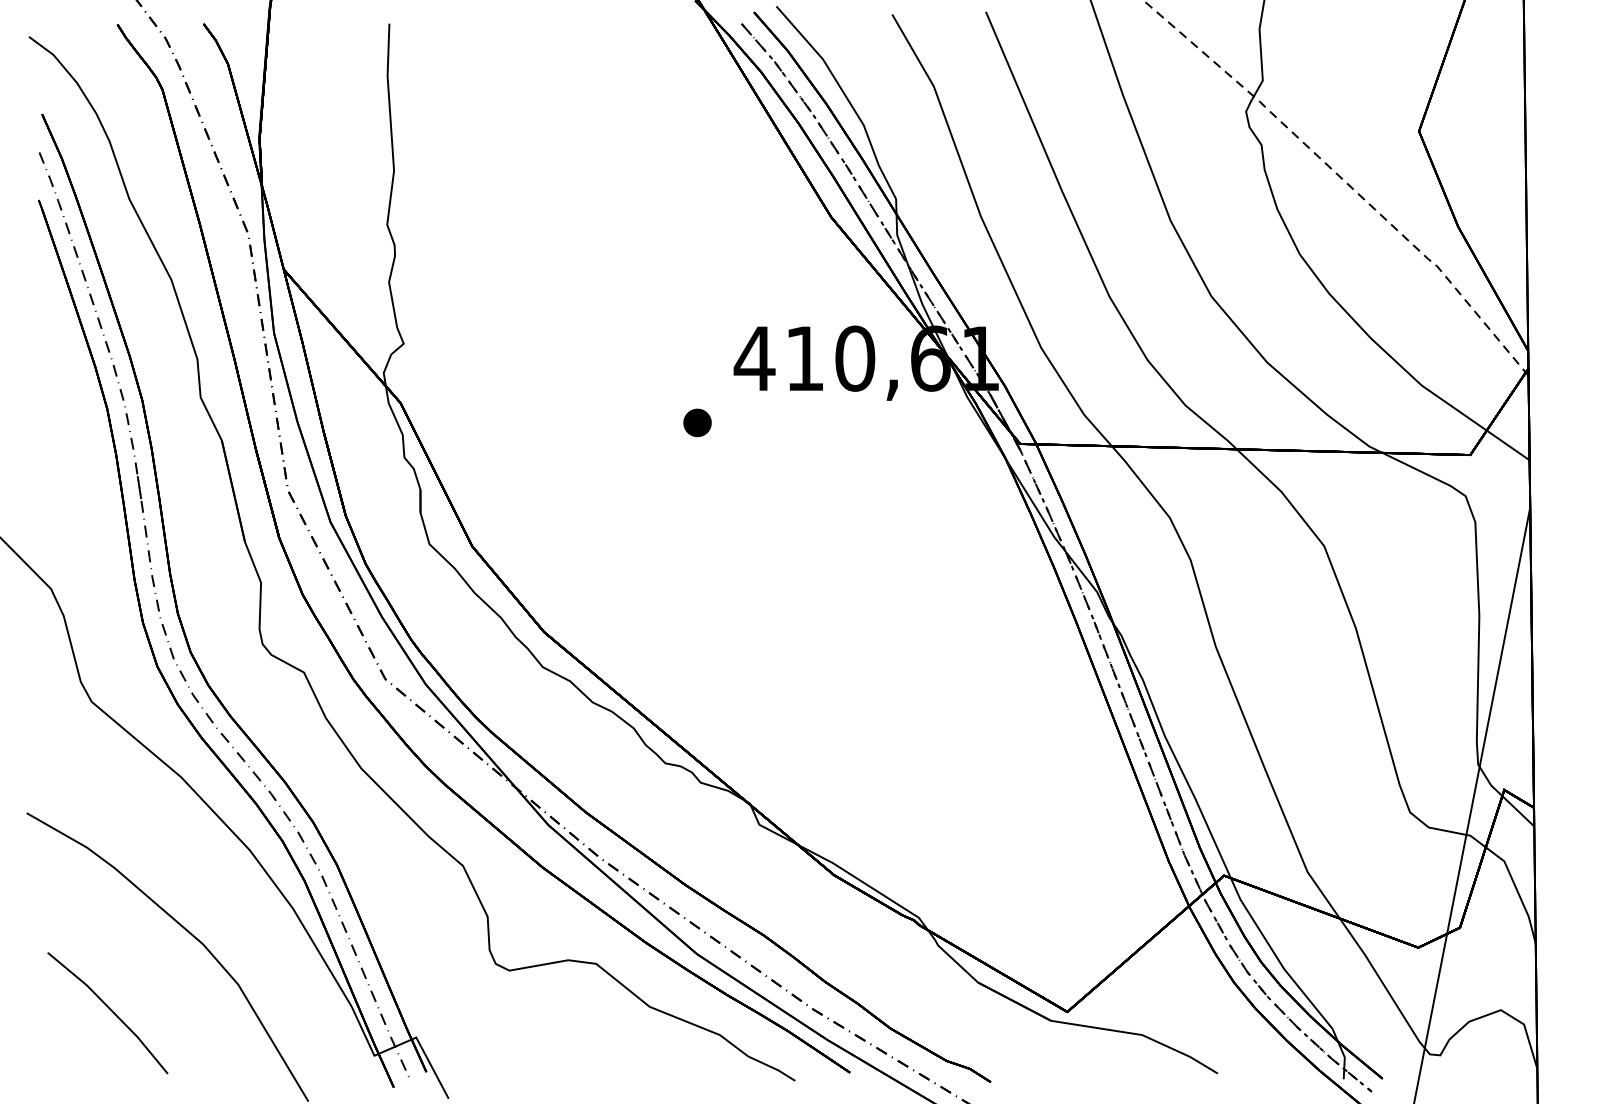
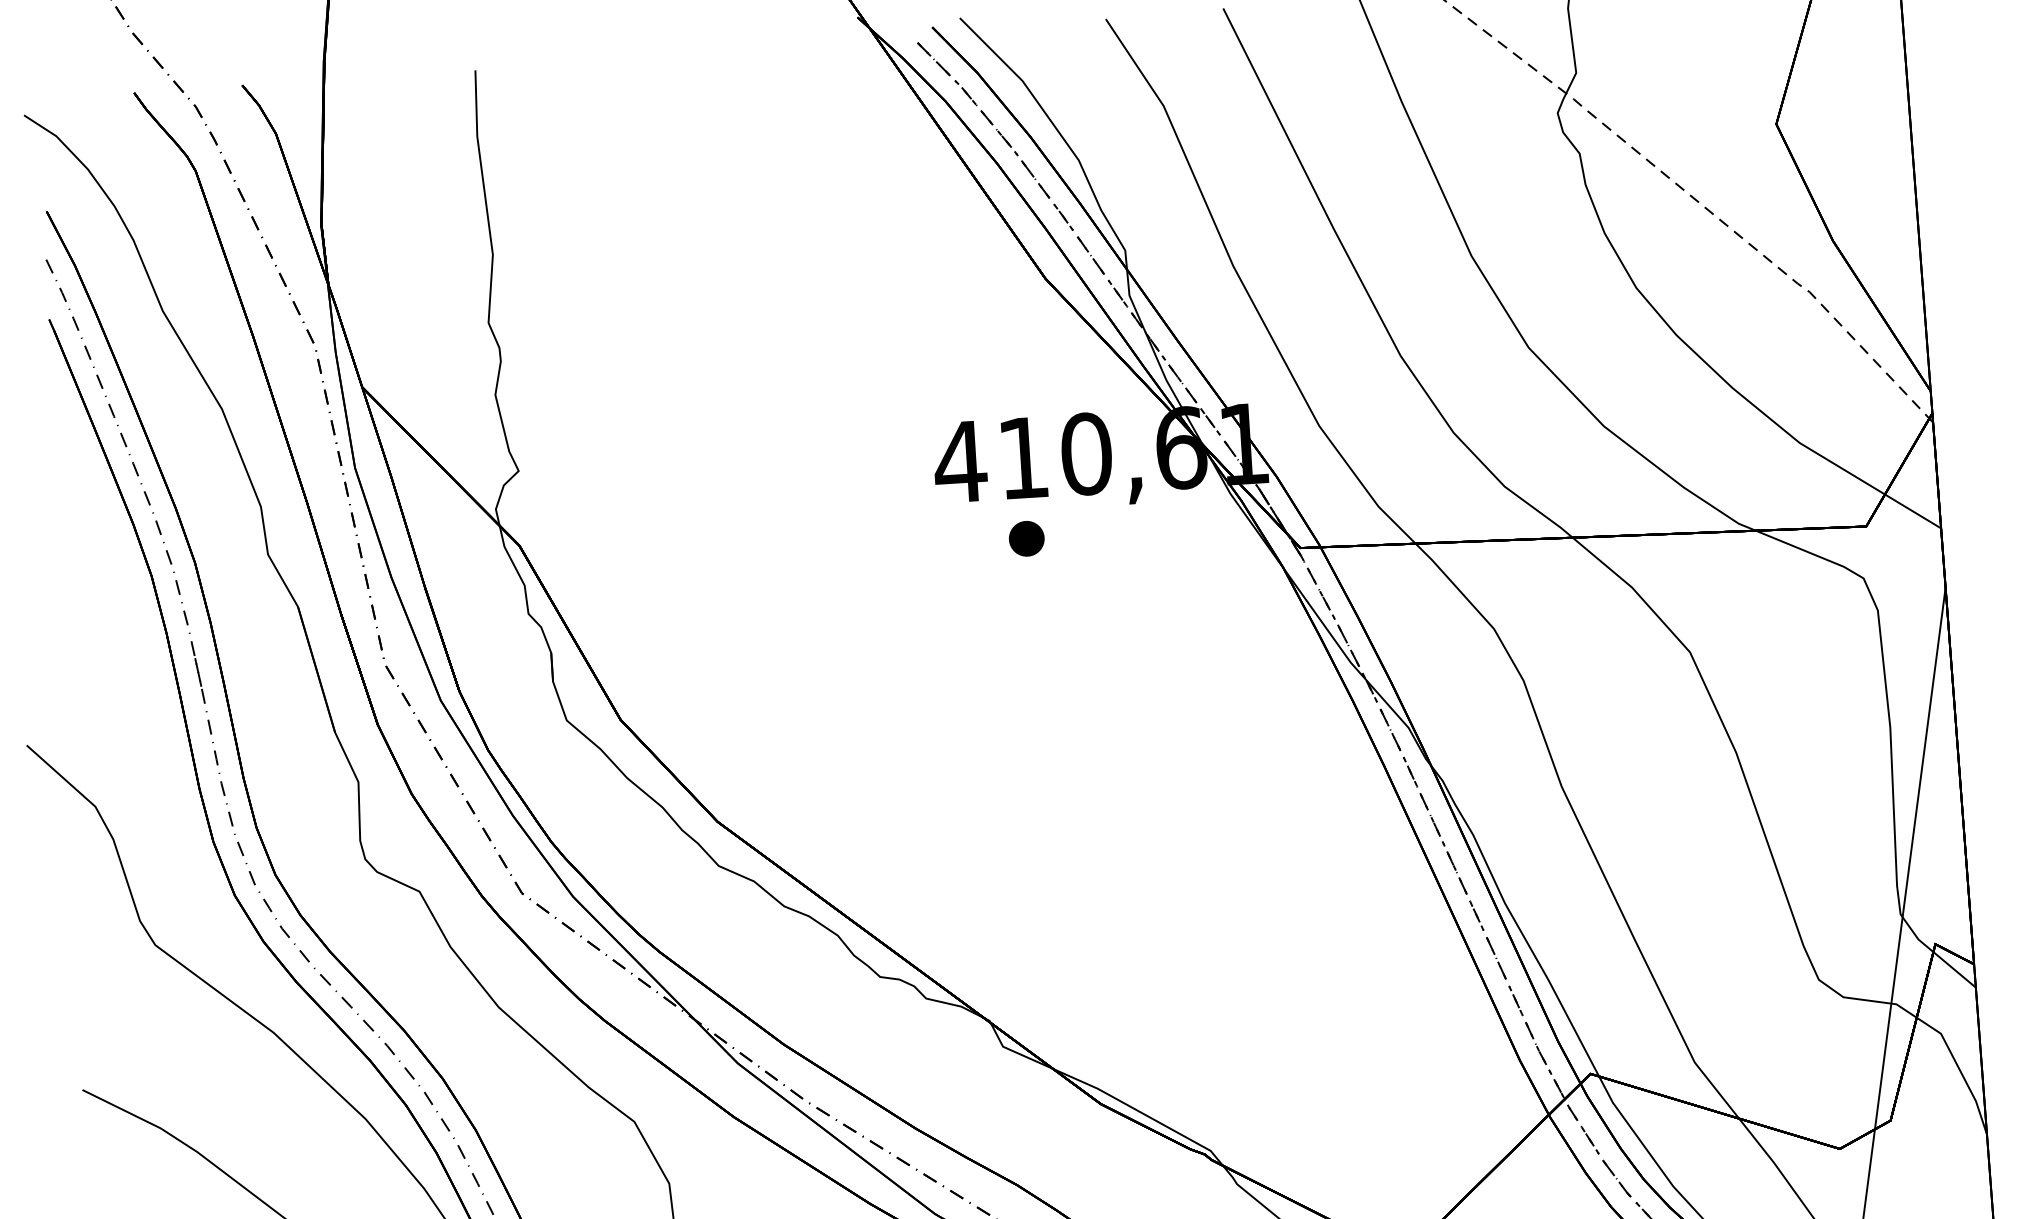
part: (697, 422) -> (1026, 538), moved

